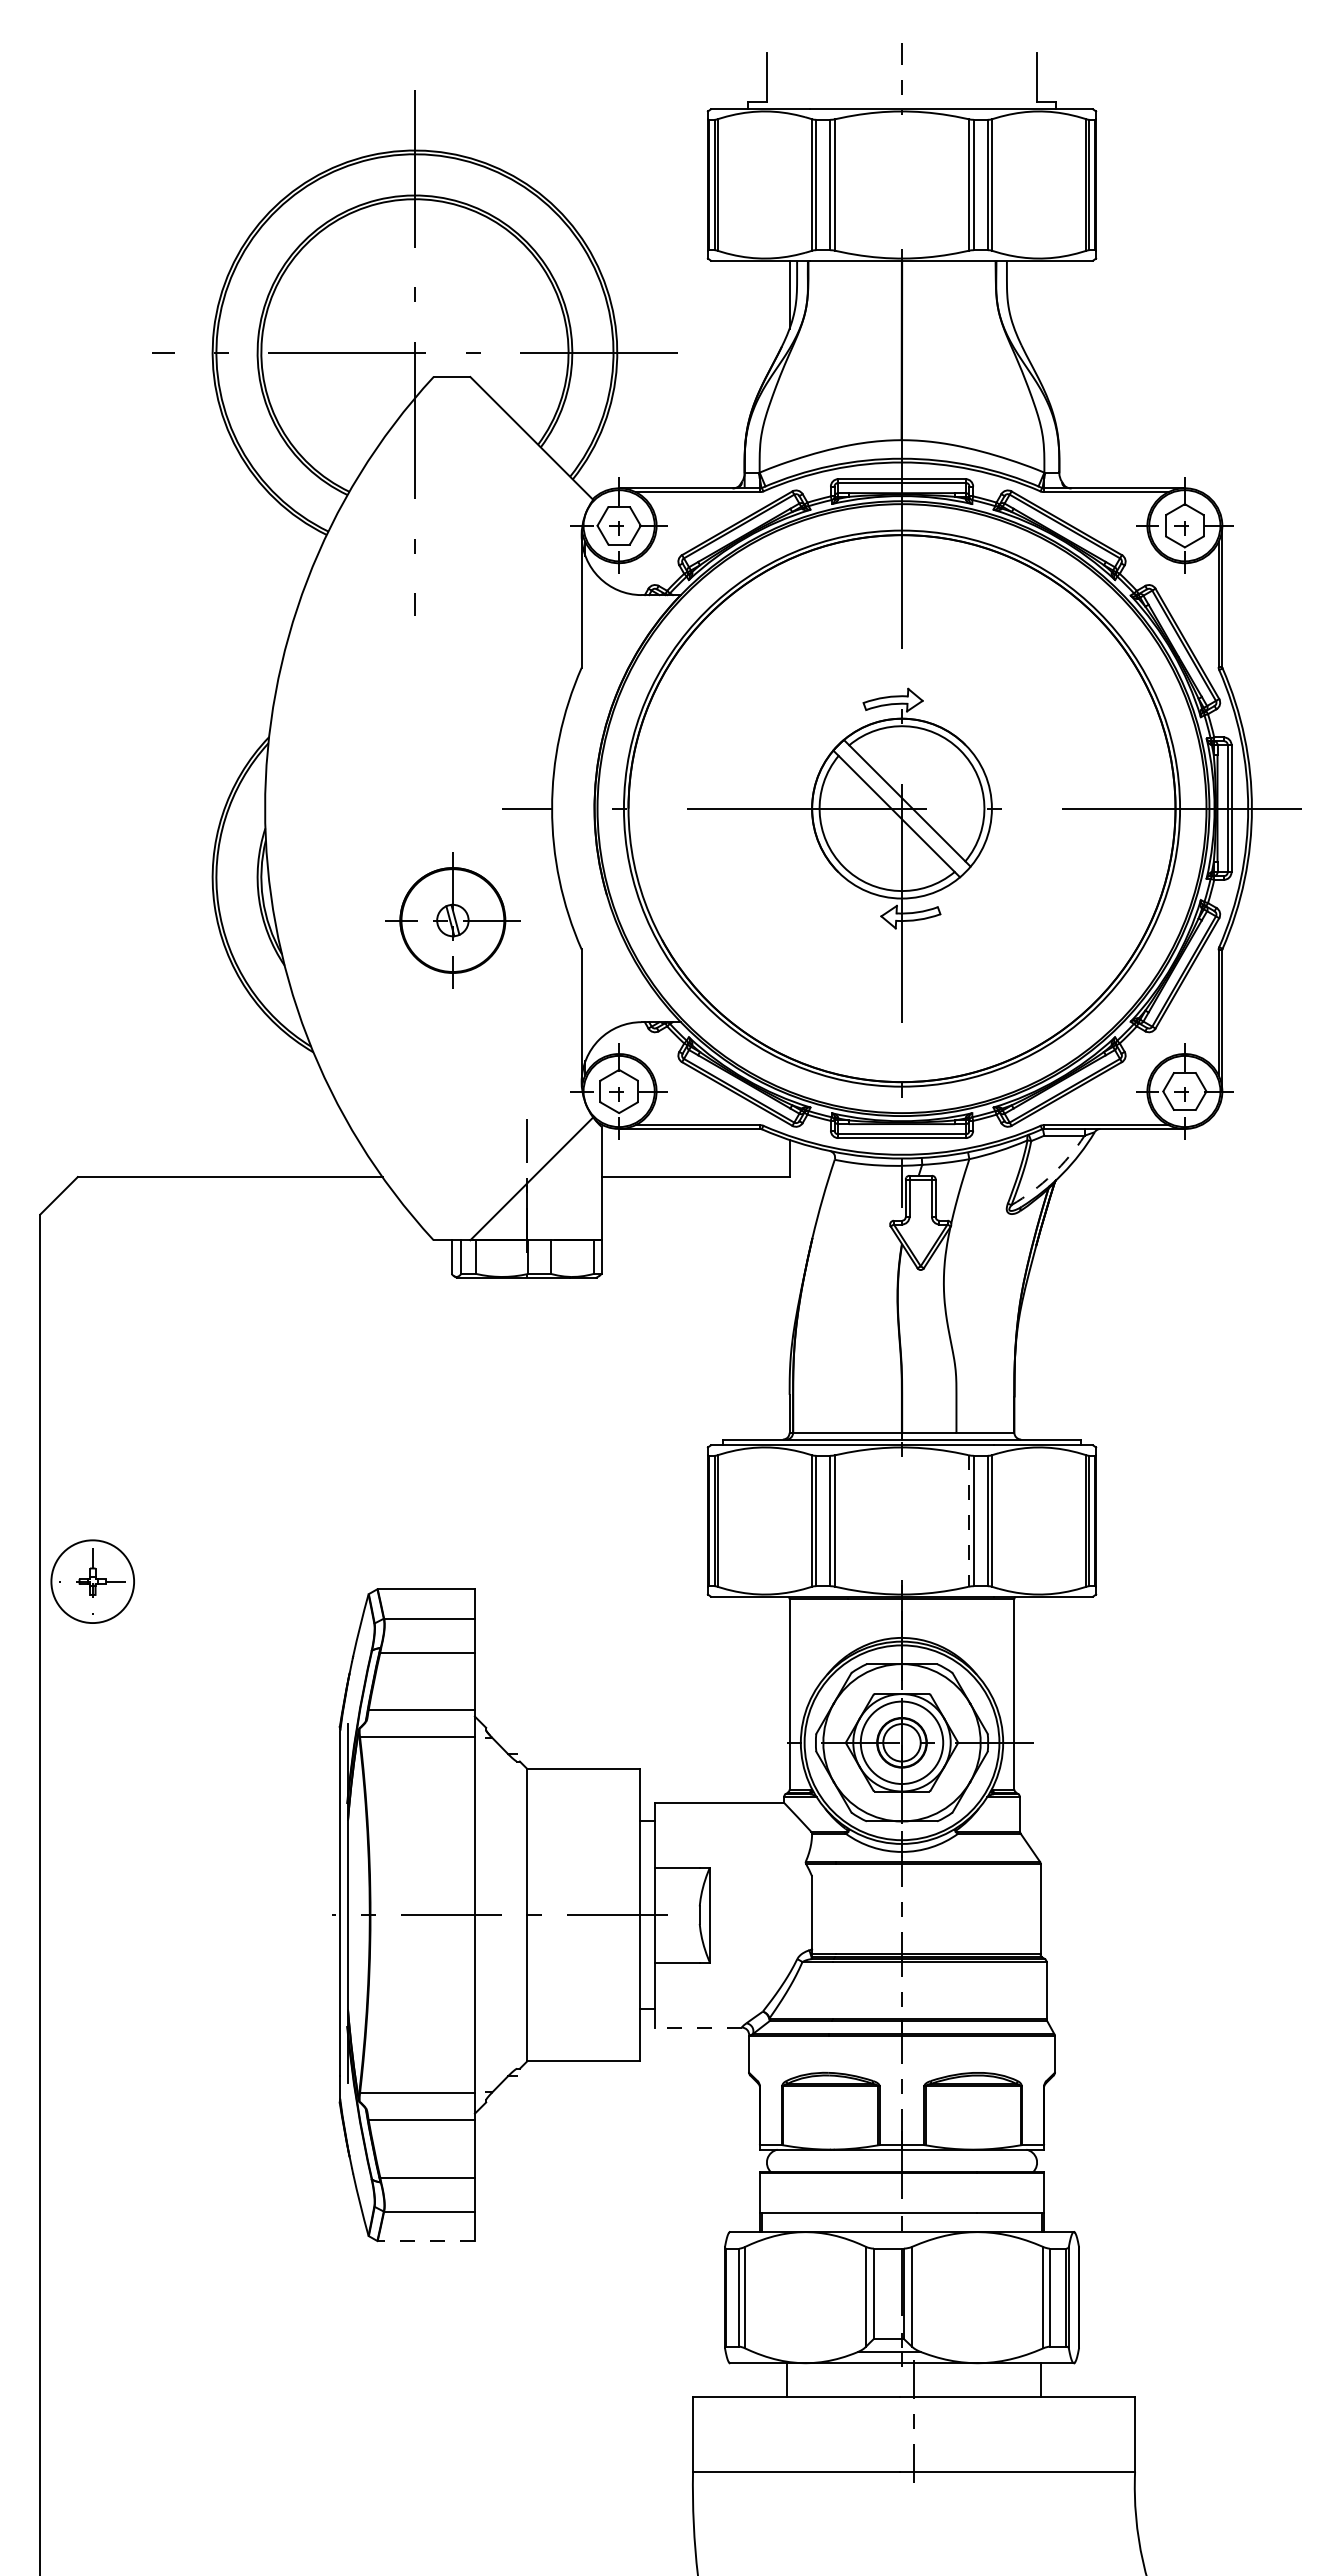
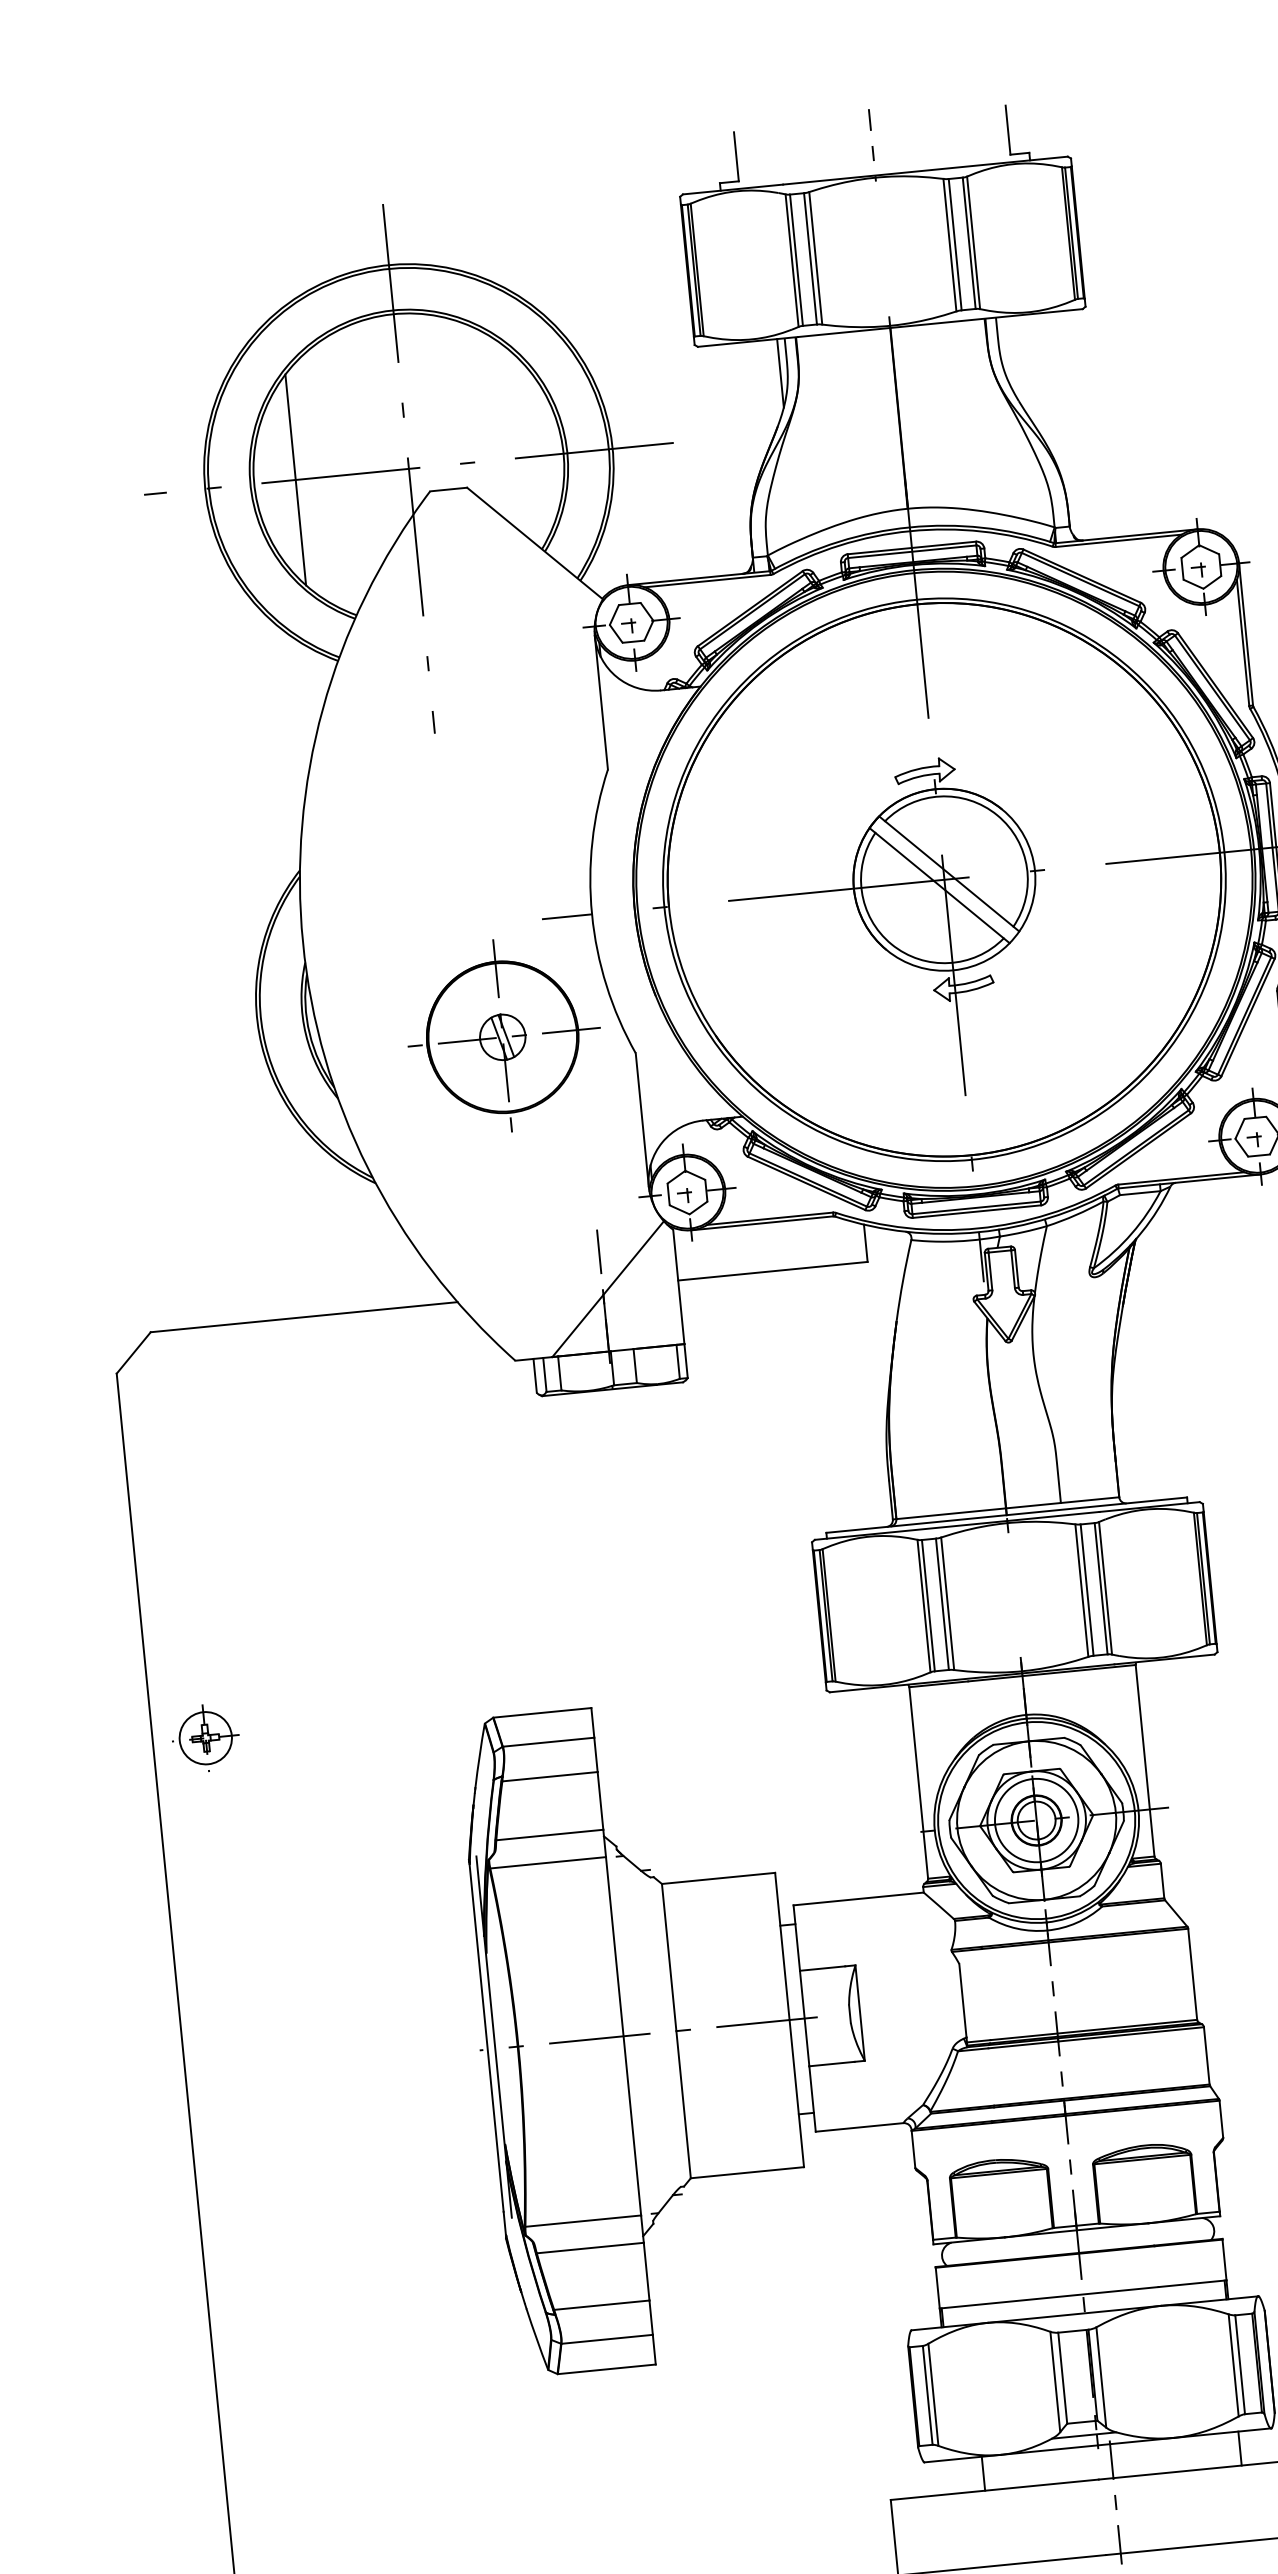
line: (302, 352) -> (295, 479), added
part: (453, 919) -> (503, 1035), size x1.43
arc: (1052, 1174) -> (1132, 1233), dashed -> solid
line: (968, 1521) -> (1081, 1591), dashed -> solid
circle: (92, 1581) -> (205, 1738), size x0.62
line: (697, 2027) -> (858, 2127), dashed -> solid
line: (426, 2241) -> (607, 2369), dashed -> solid

